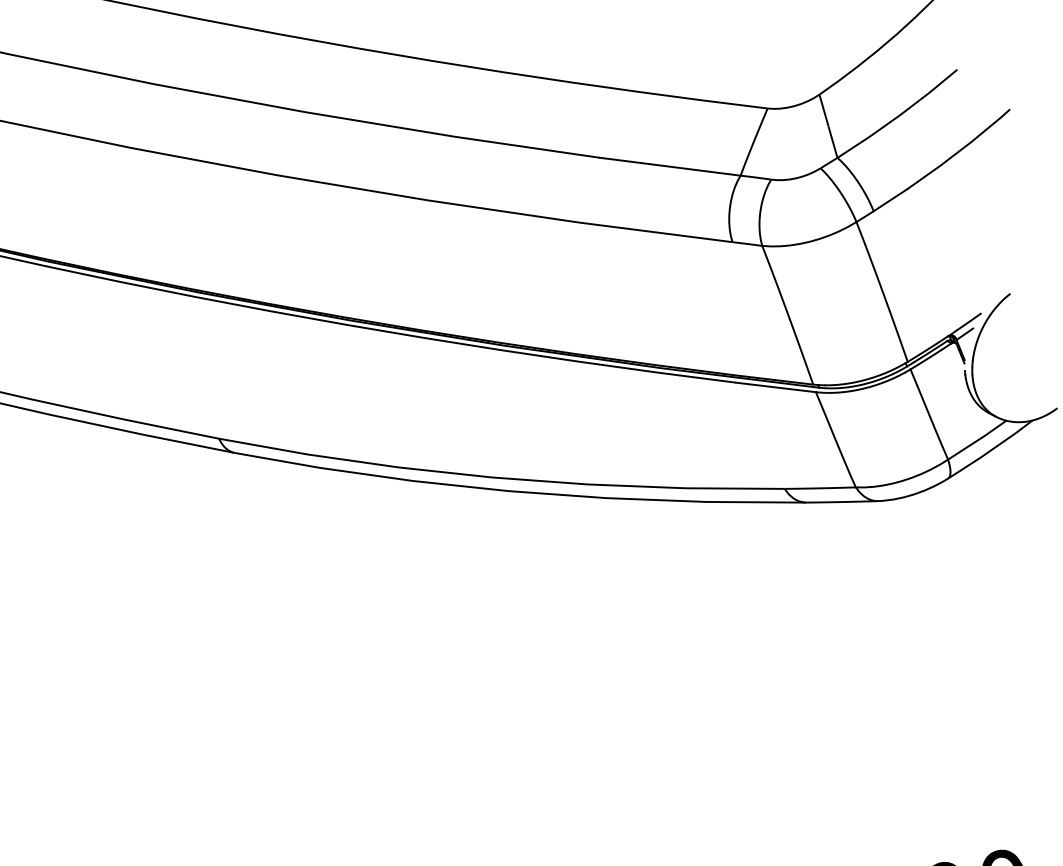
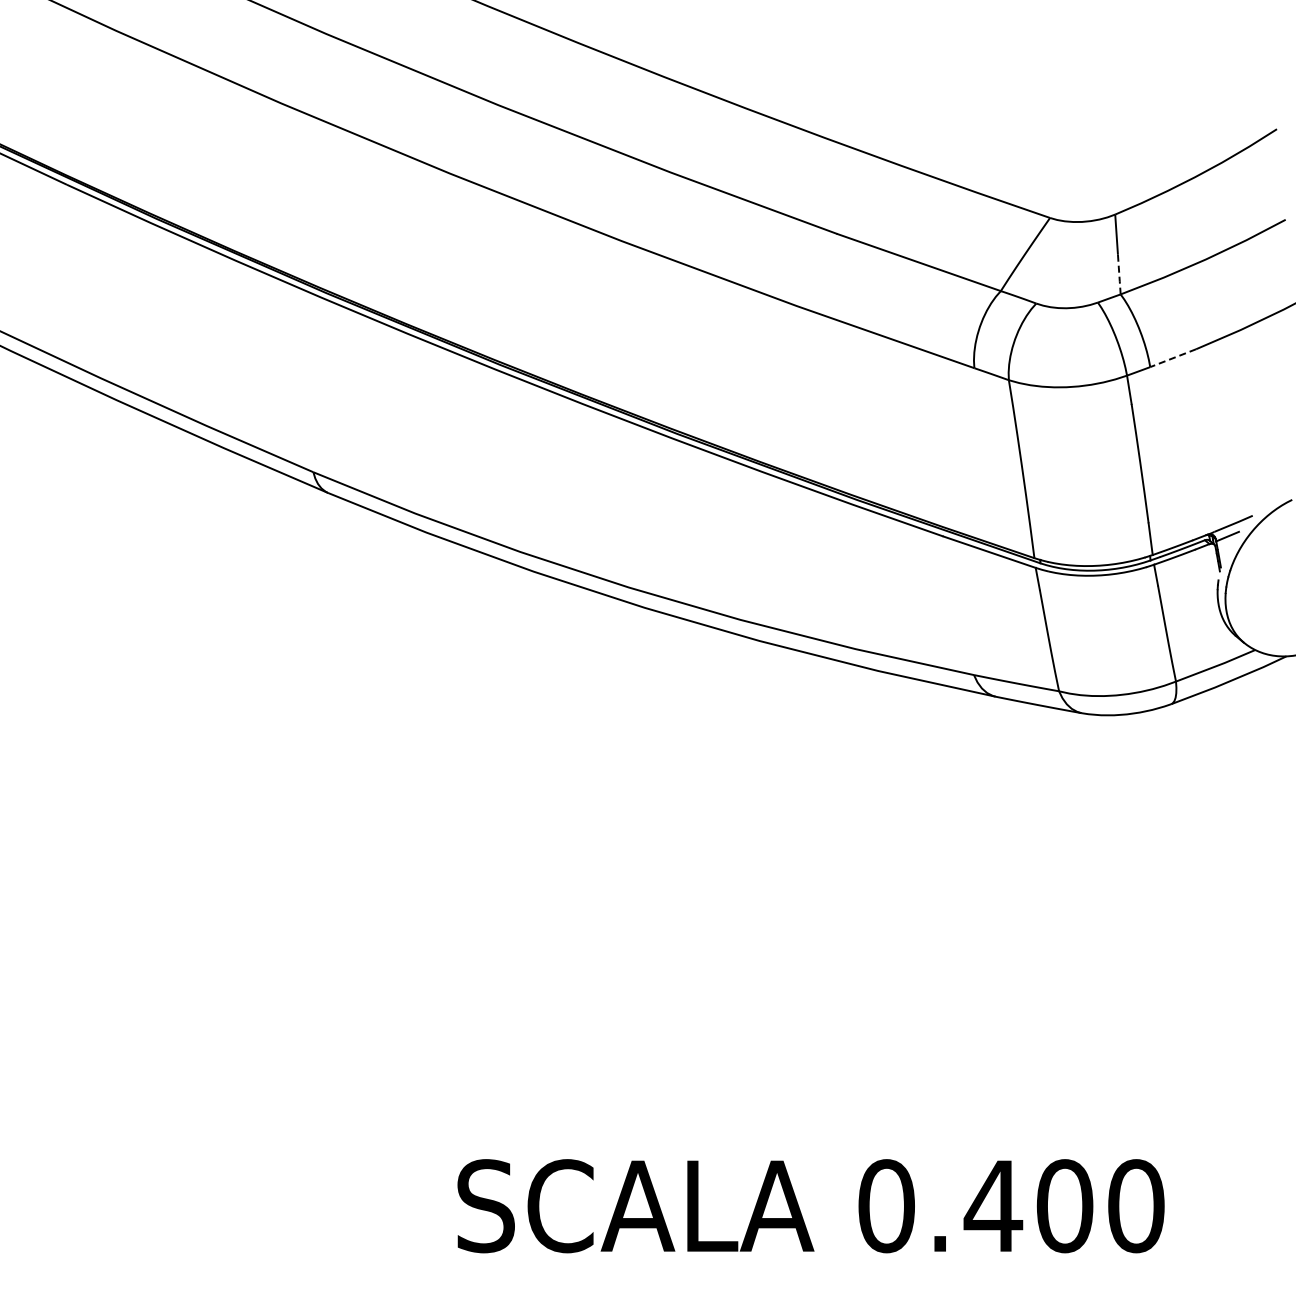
line: (833, 142) -> (1119, 274), solid -> dashed
line: (890, 200) -> (1173, 358), solid -> dashed

